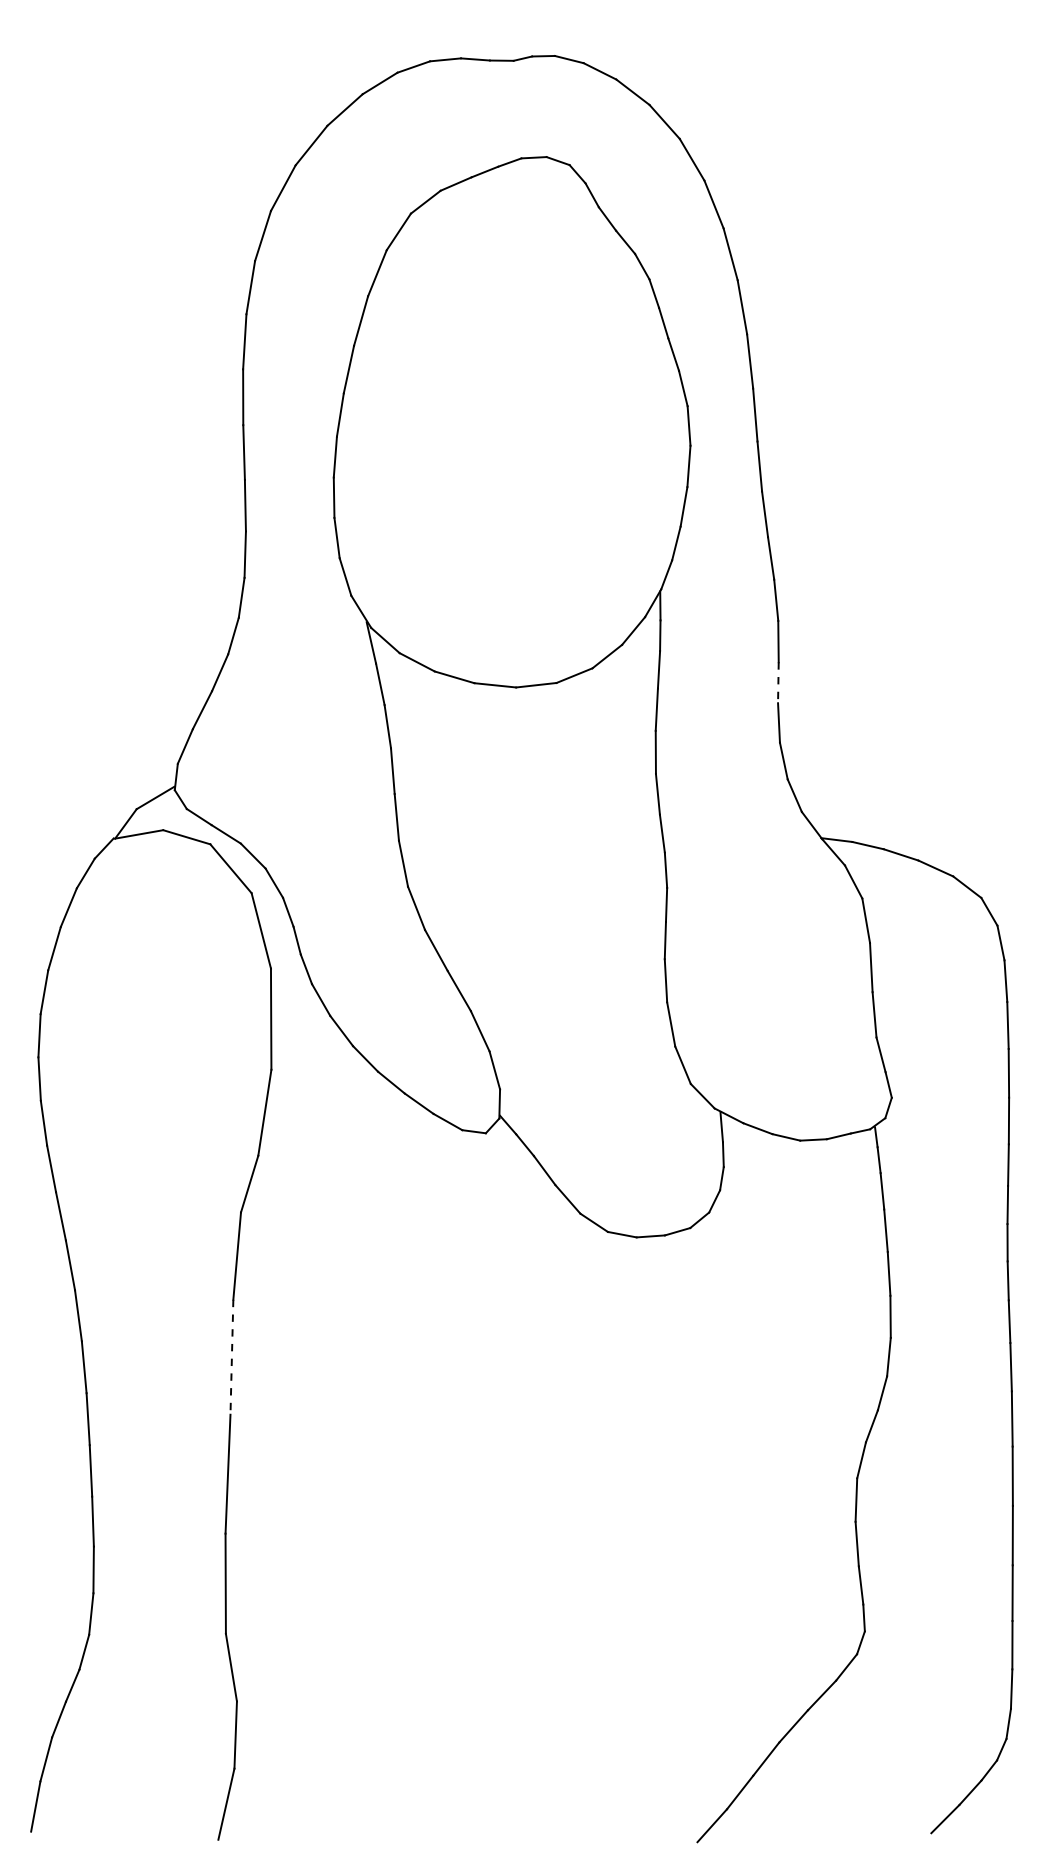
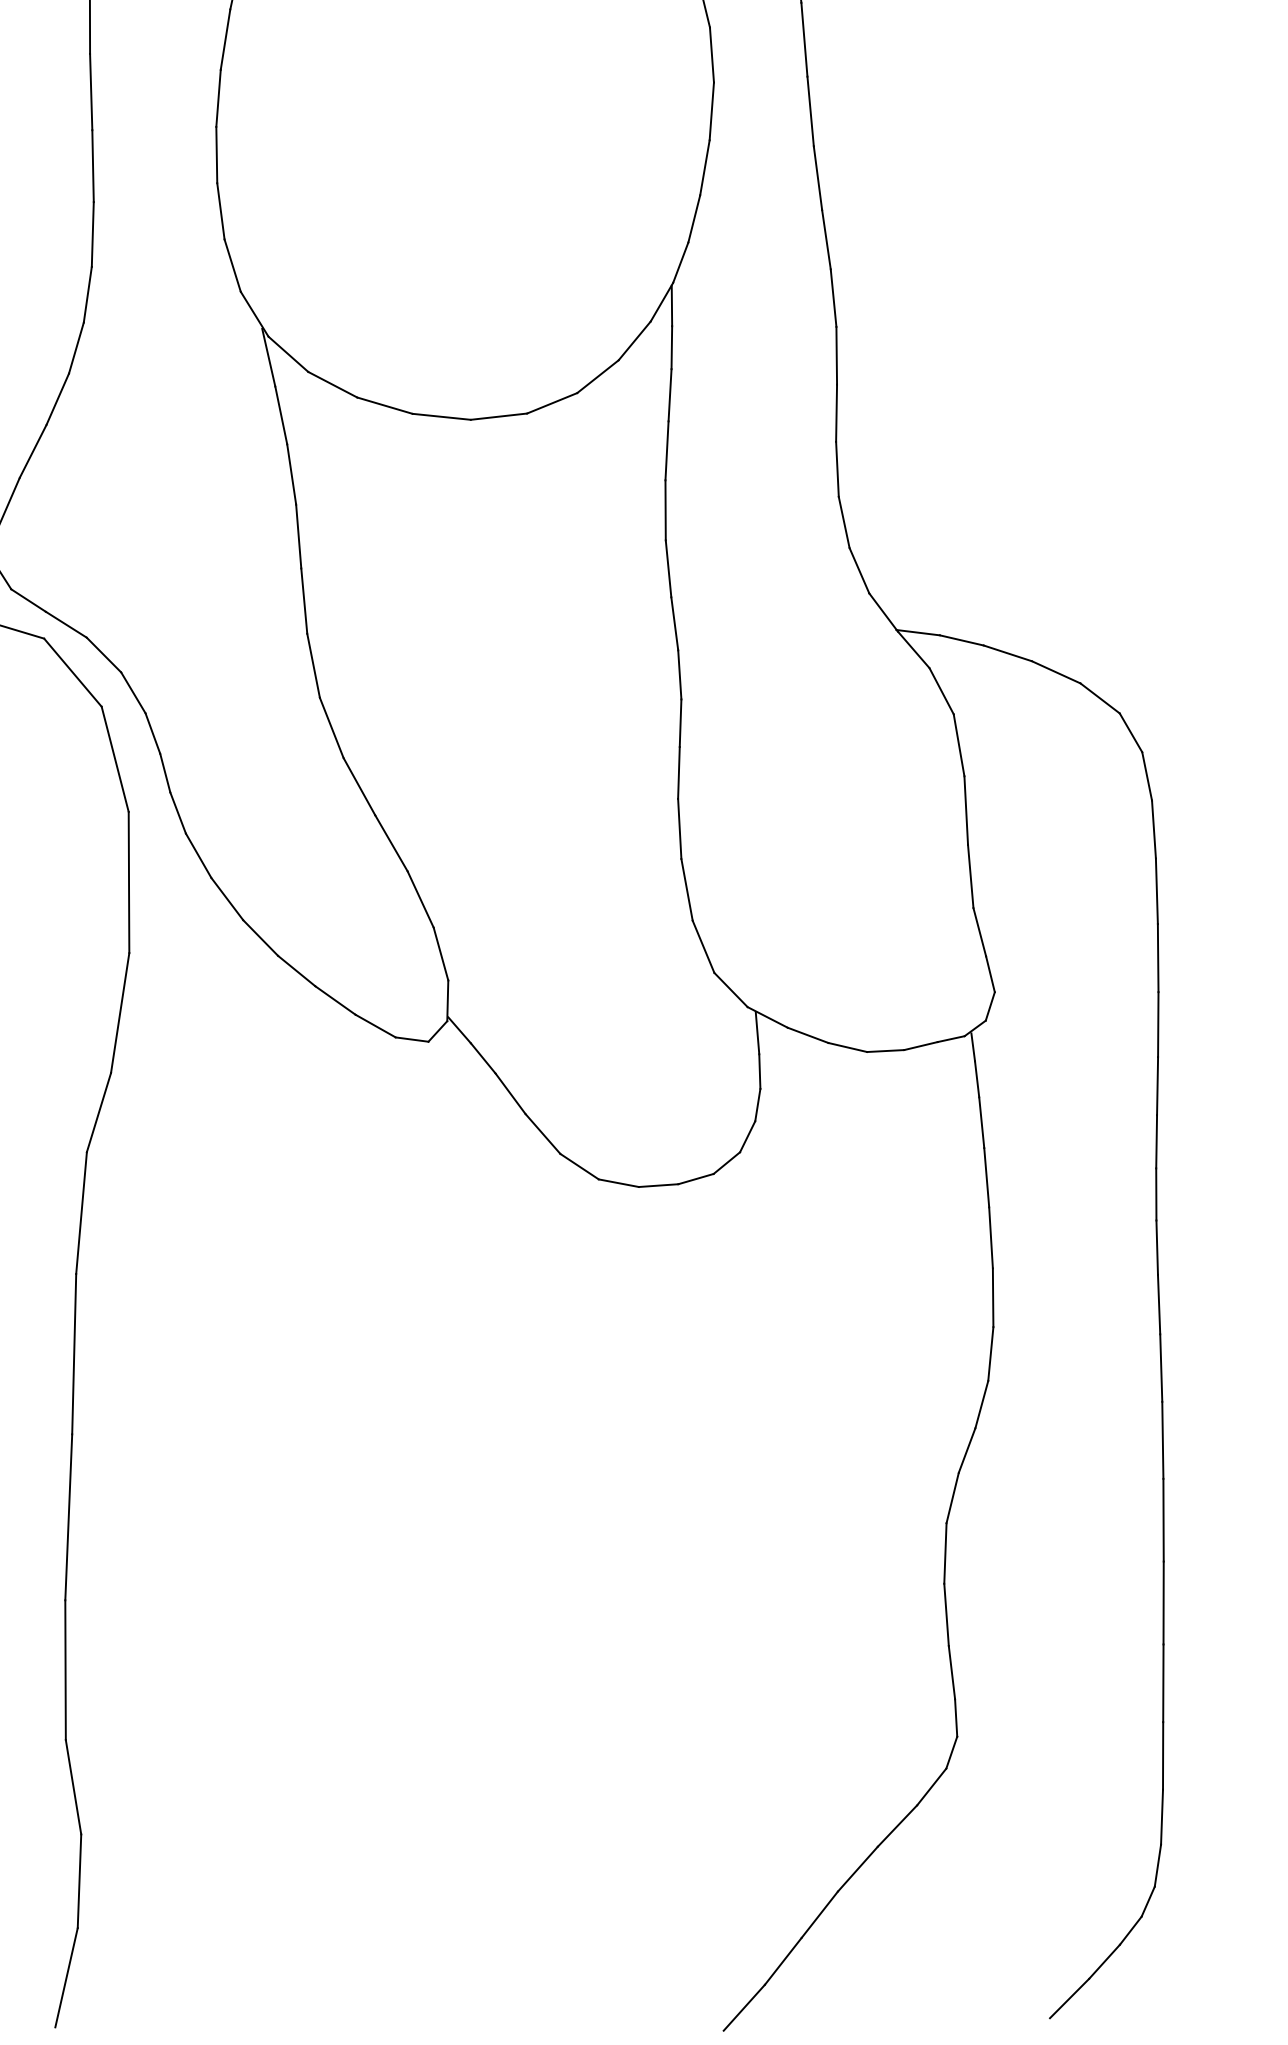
line: (778, 683) -> (836, 414), dashed -> solid
line: (231, 1357) -> (73, 1354), dashed -> solid

